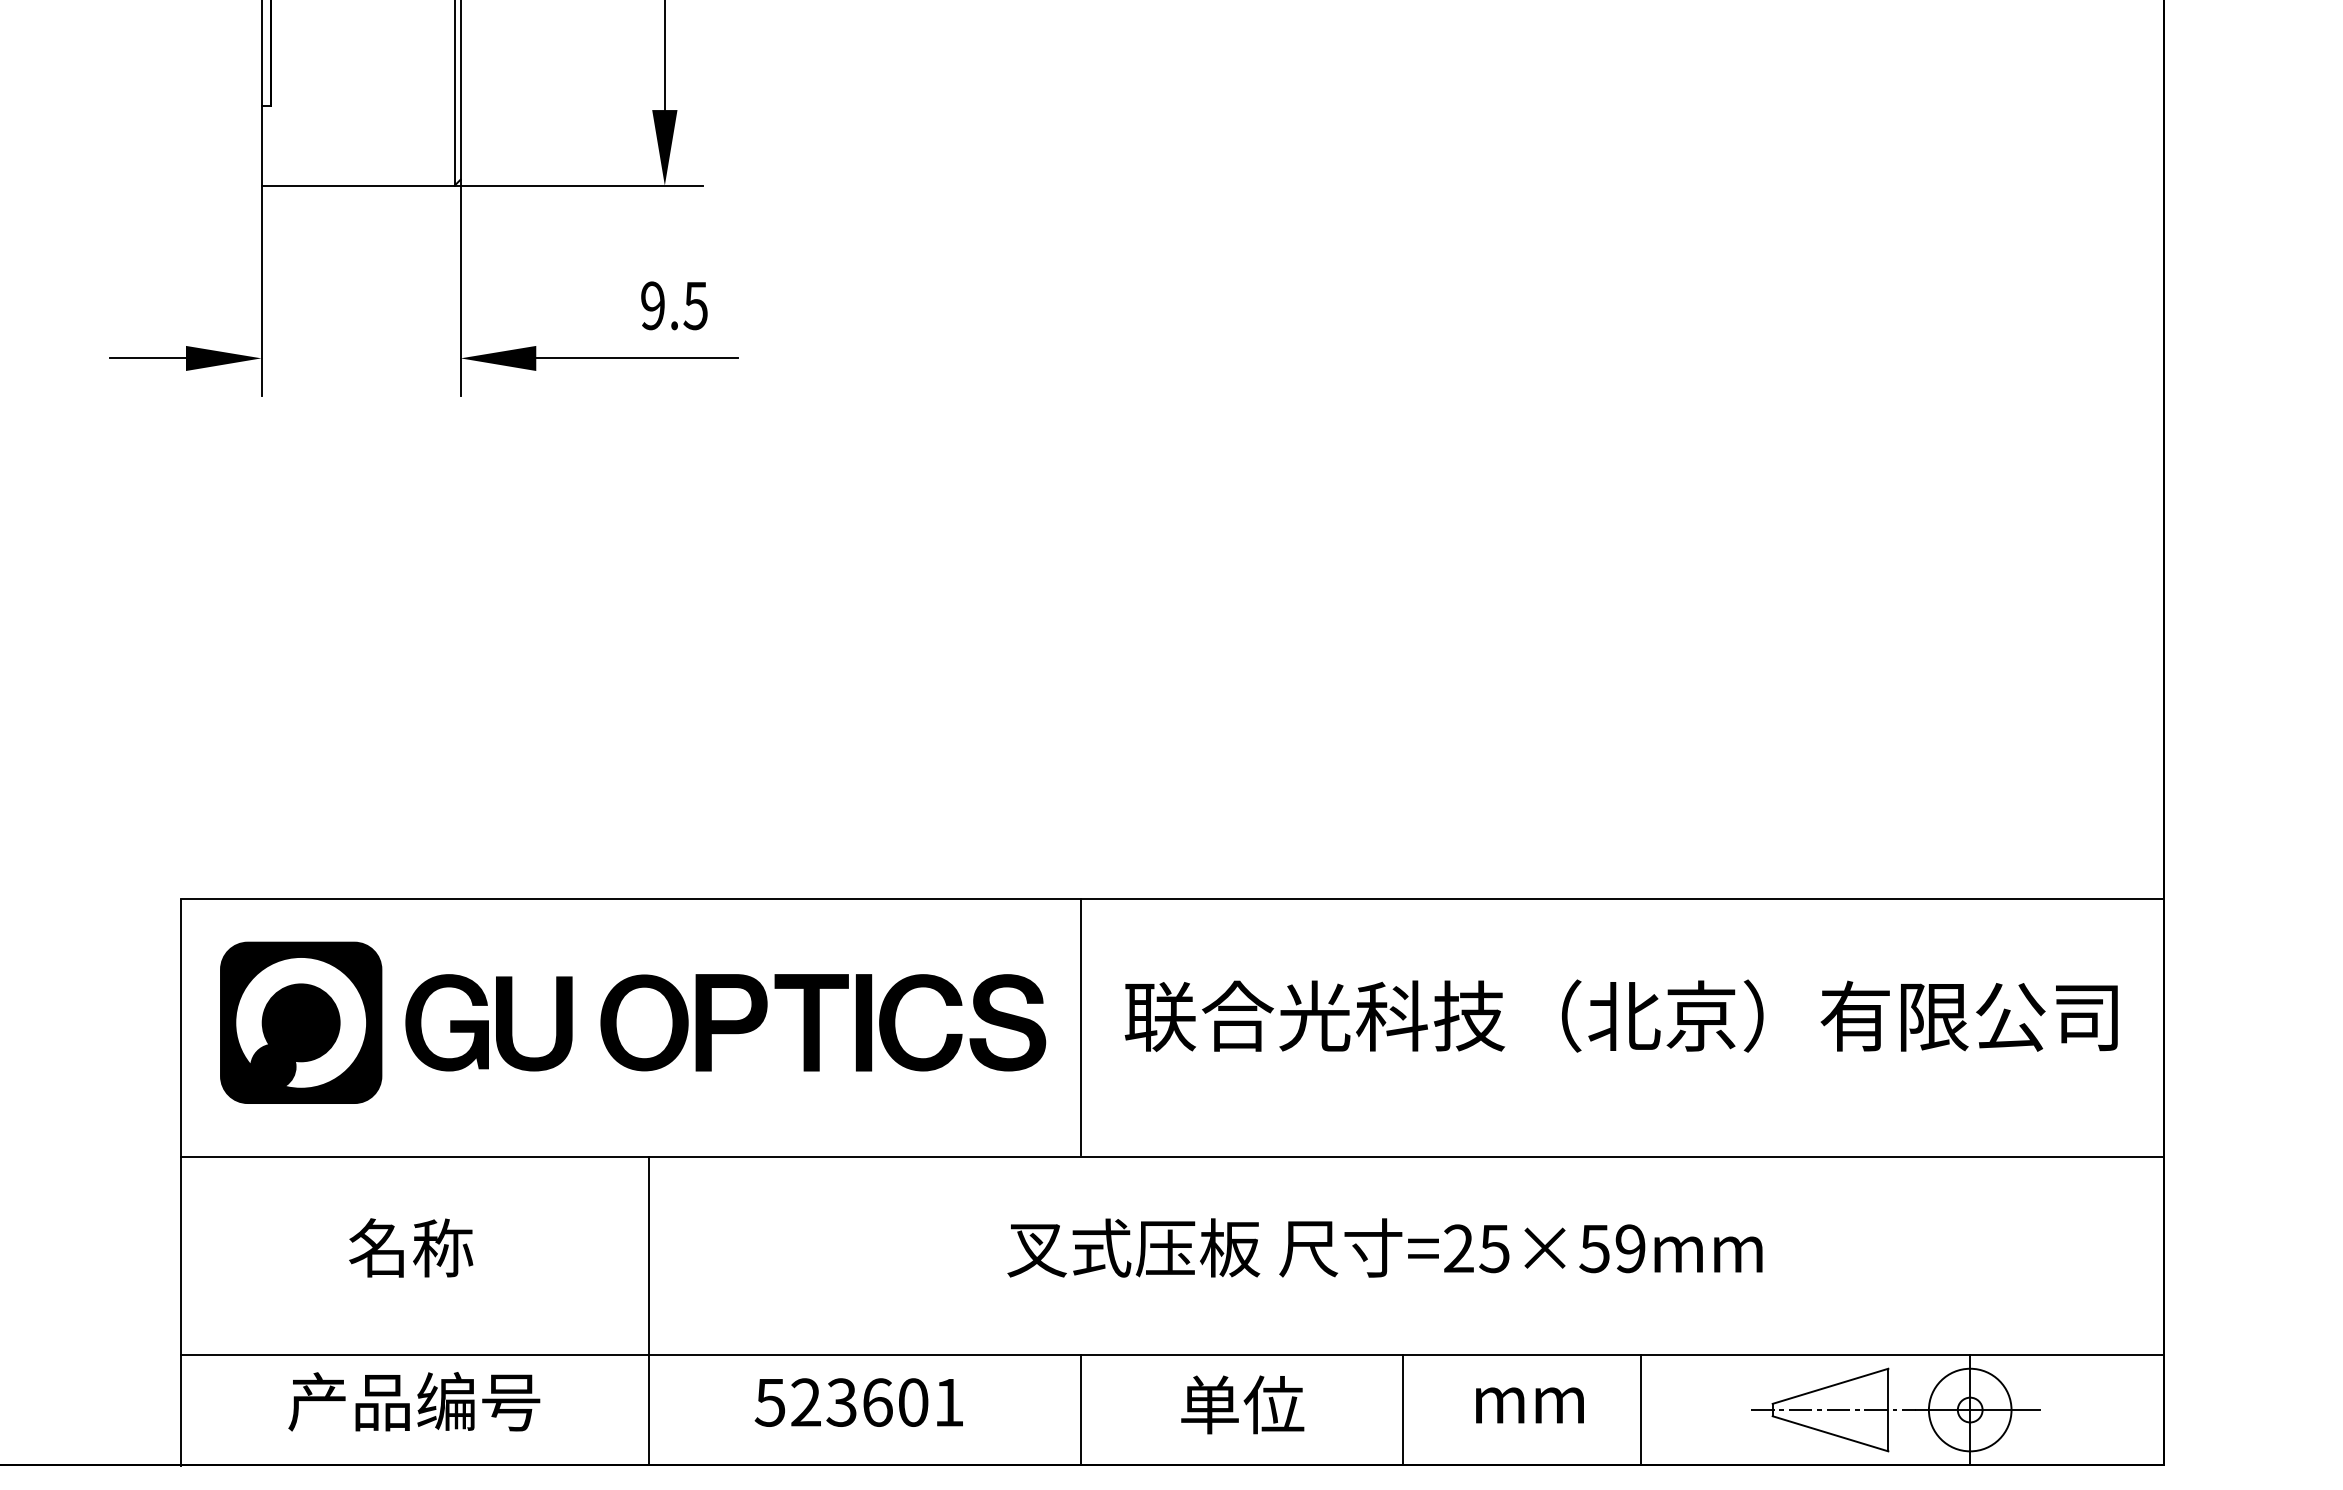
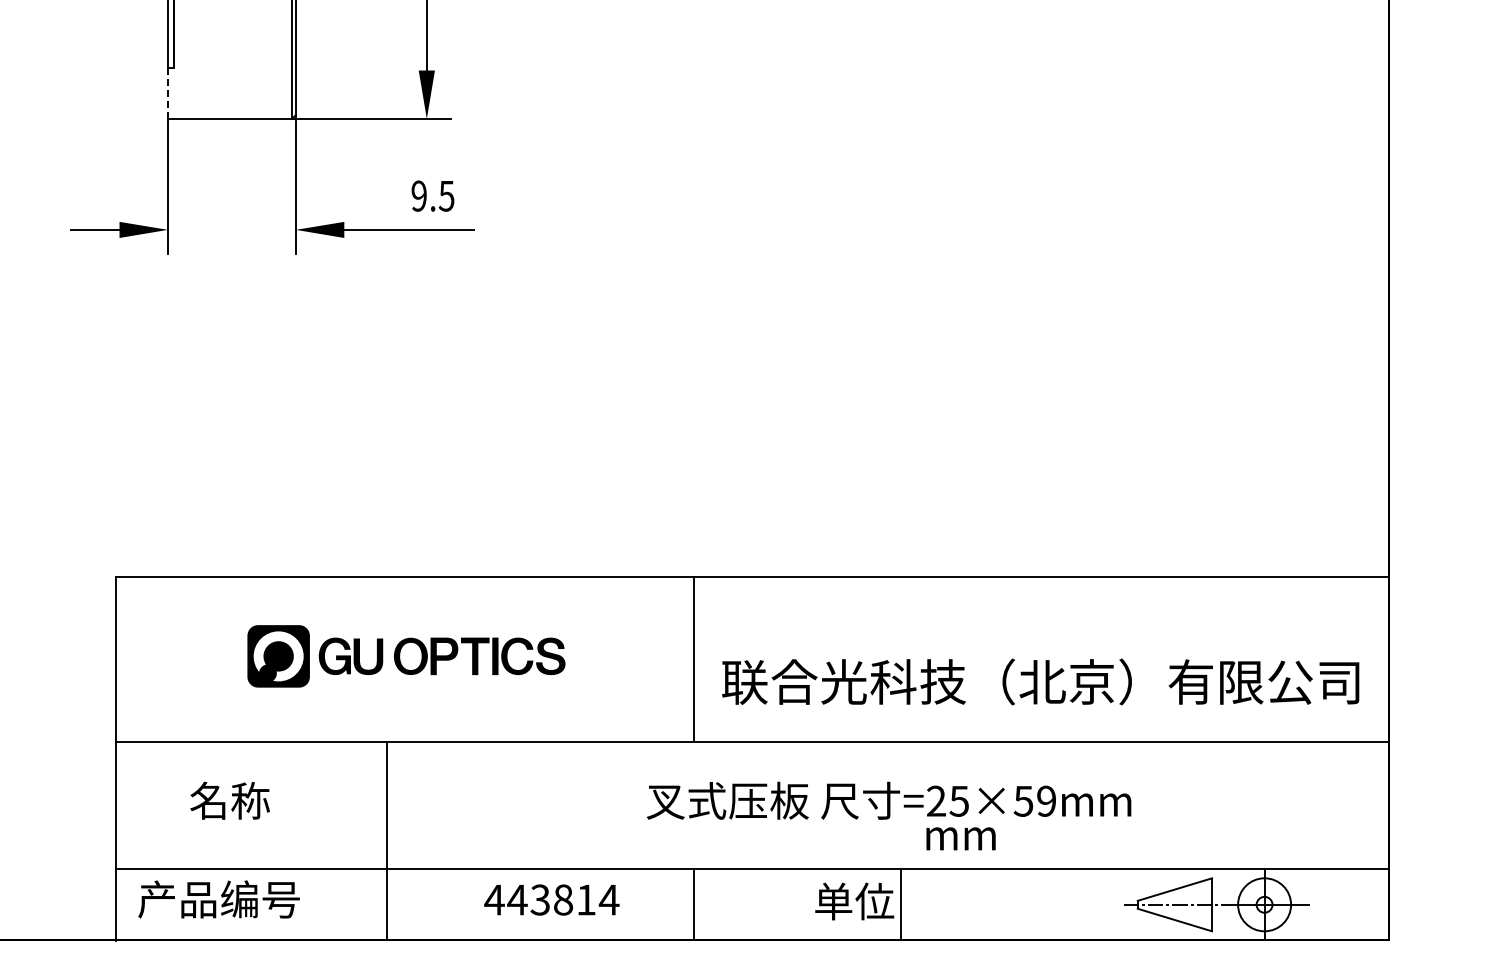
line: (260, 145) -> (167, 93), solid -> dashed
text: (1621, 1015) -> (1040, 681), moved
part: (633, 1023) -> (406, 656), size x0.6
text: (410, 1247) -> (229, 800), moved
line: (648, 1311) -> (387, 841), moved
text: (413, 1401) -> (218, 899), moved
text: (859, 1401) -> (551, 899), 523601 -> 443814
text: (1242, 1404) -> (854, 901), moved
text: (1529, 1404) -> (960, 838), moved
line: (1641, 1409) -> (1053, 904), removed

